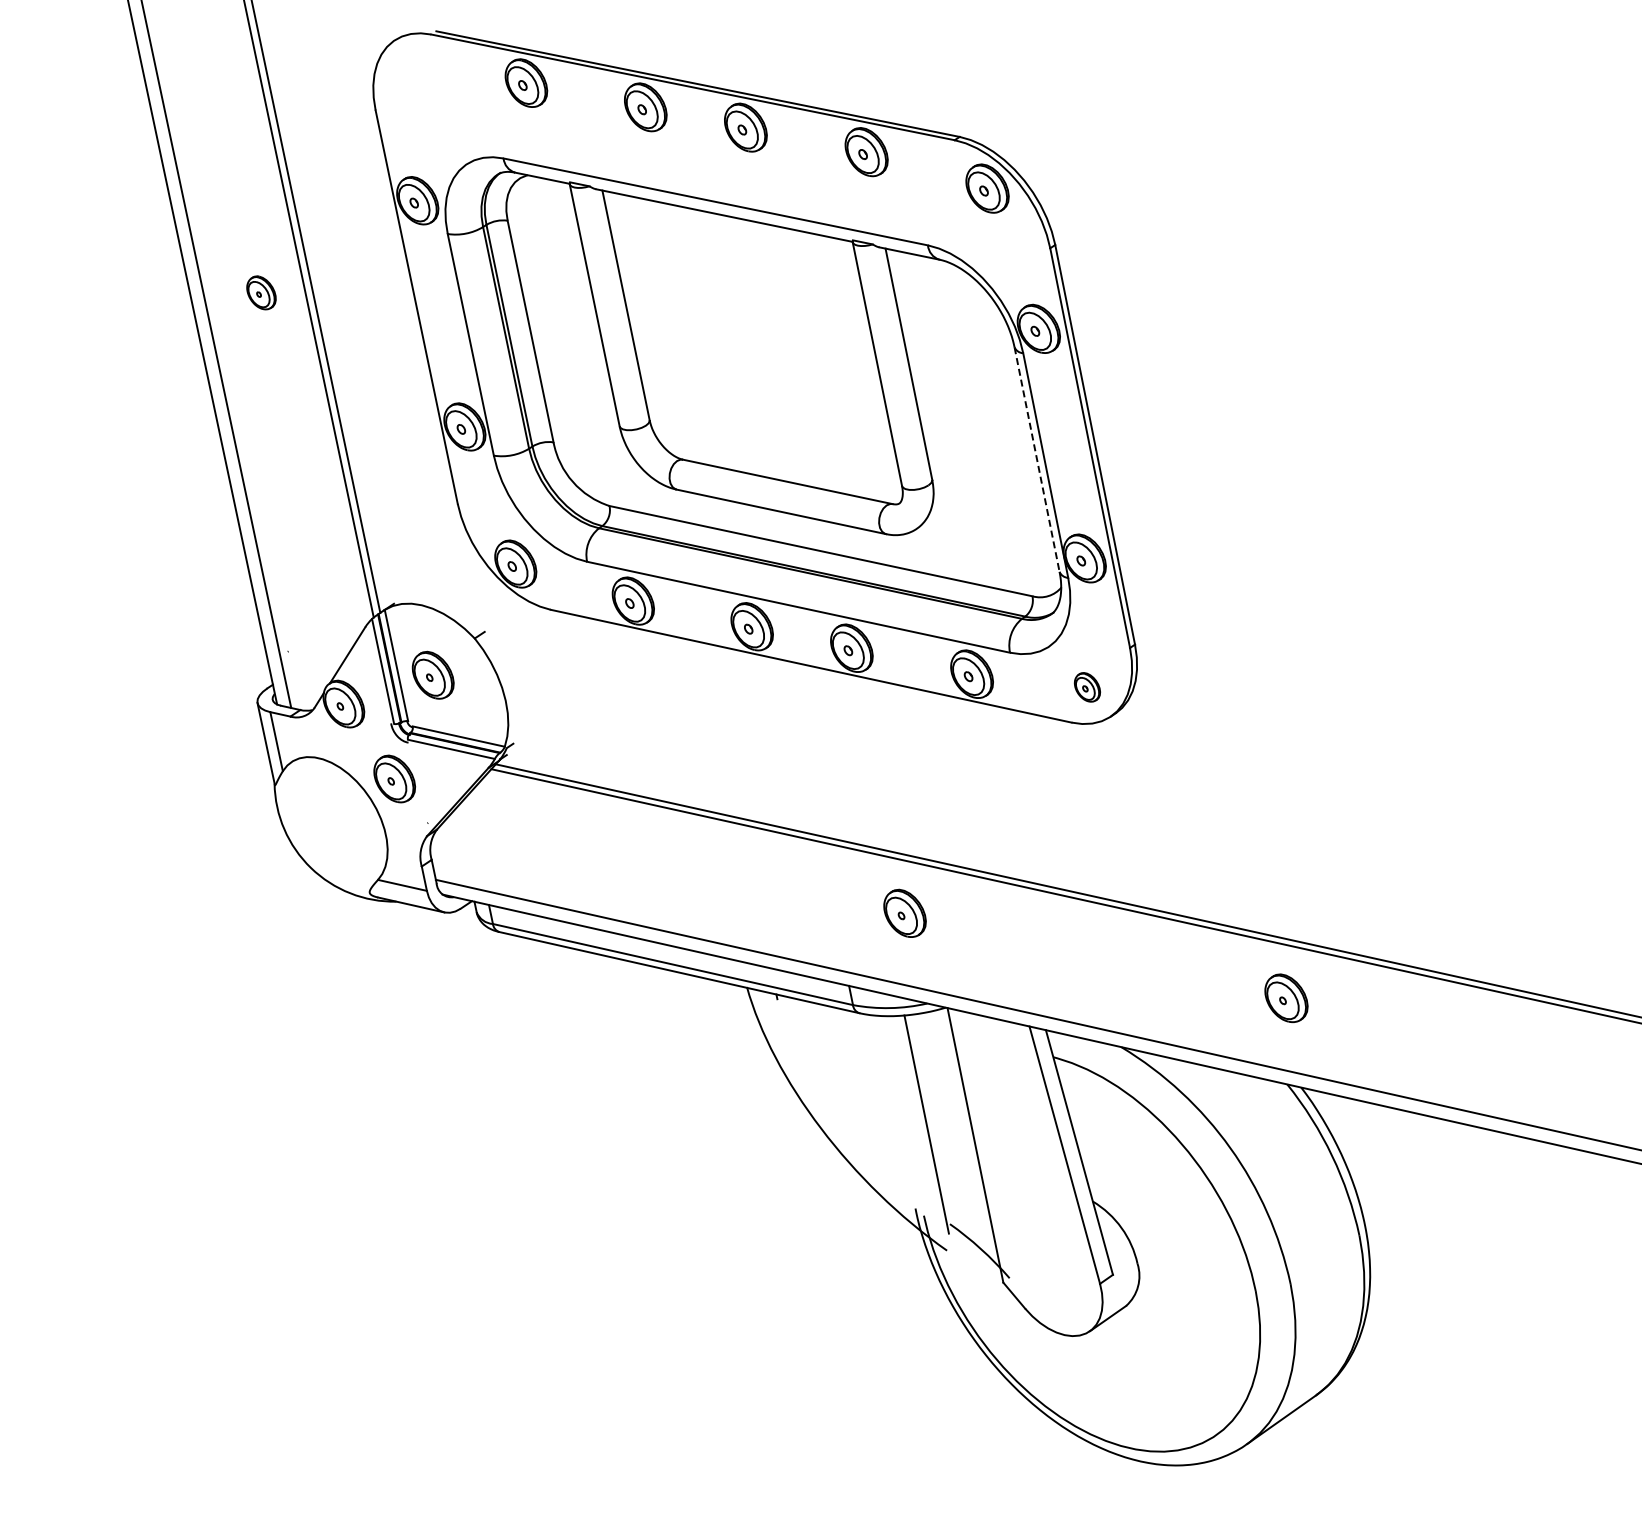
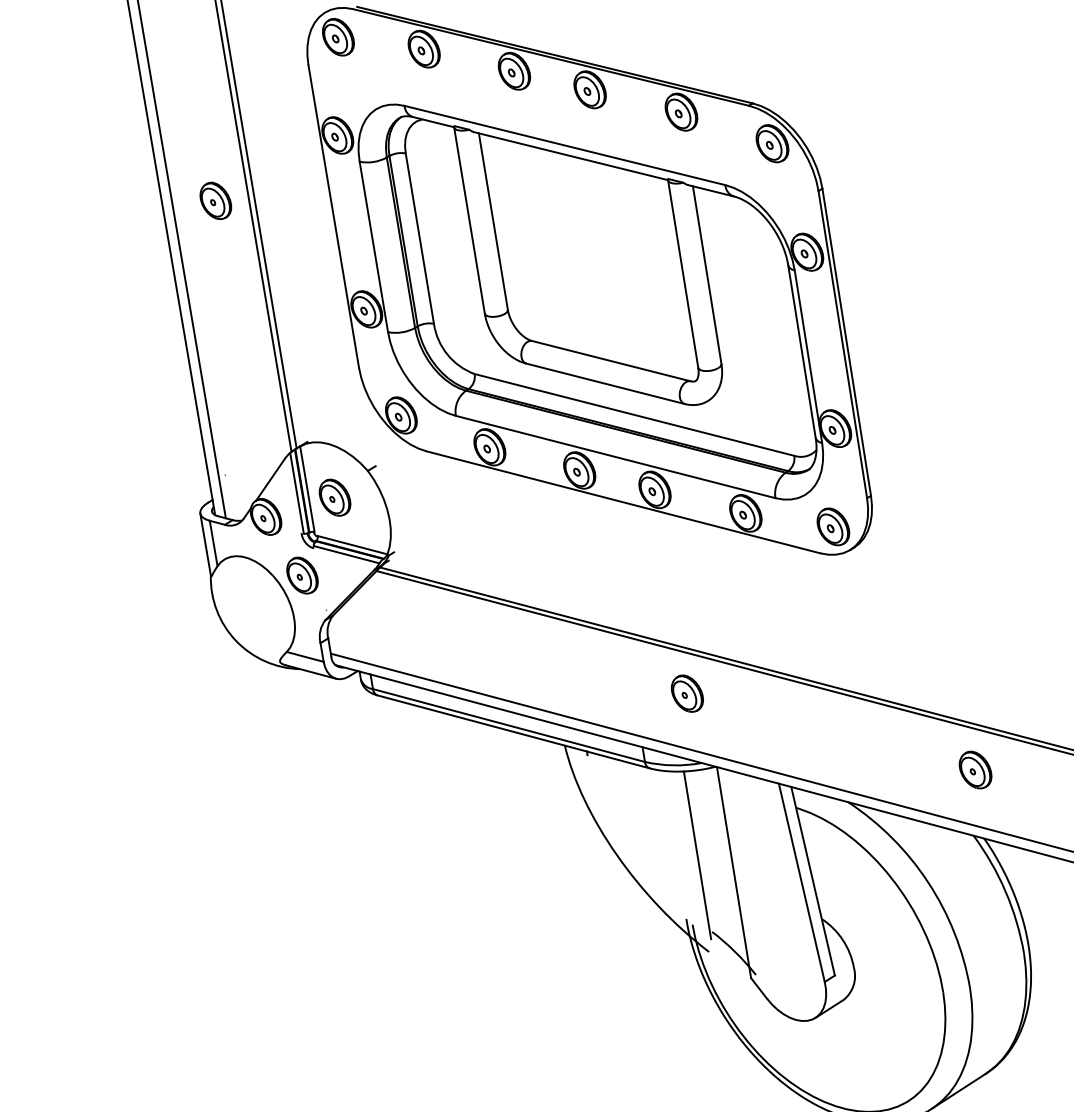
part: (412, 71) -> (337, 36), added
part: (261, 292) -> (215, 200), size x1.43
line: (1037, 459) -> (802, 351), dashed -> solid
part: (1087, 687) -> (833, 527), size x1.67

